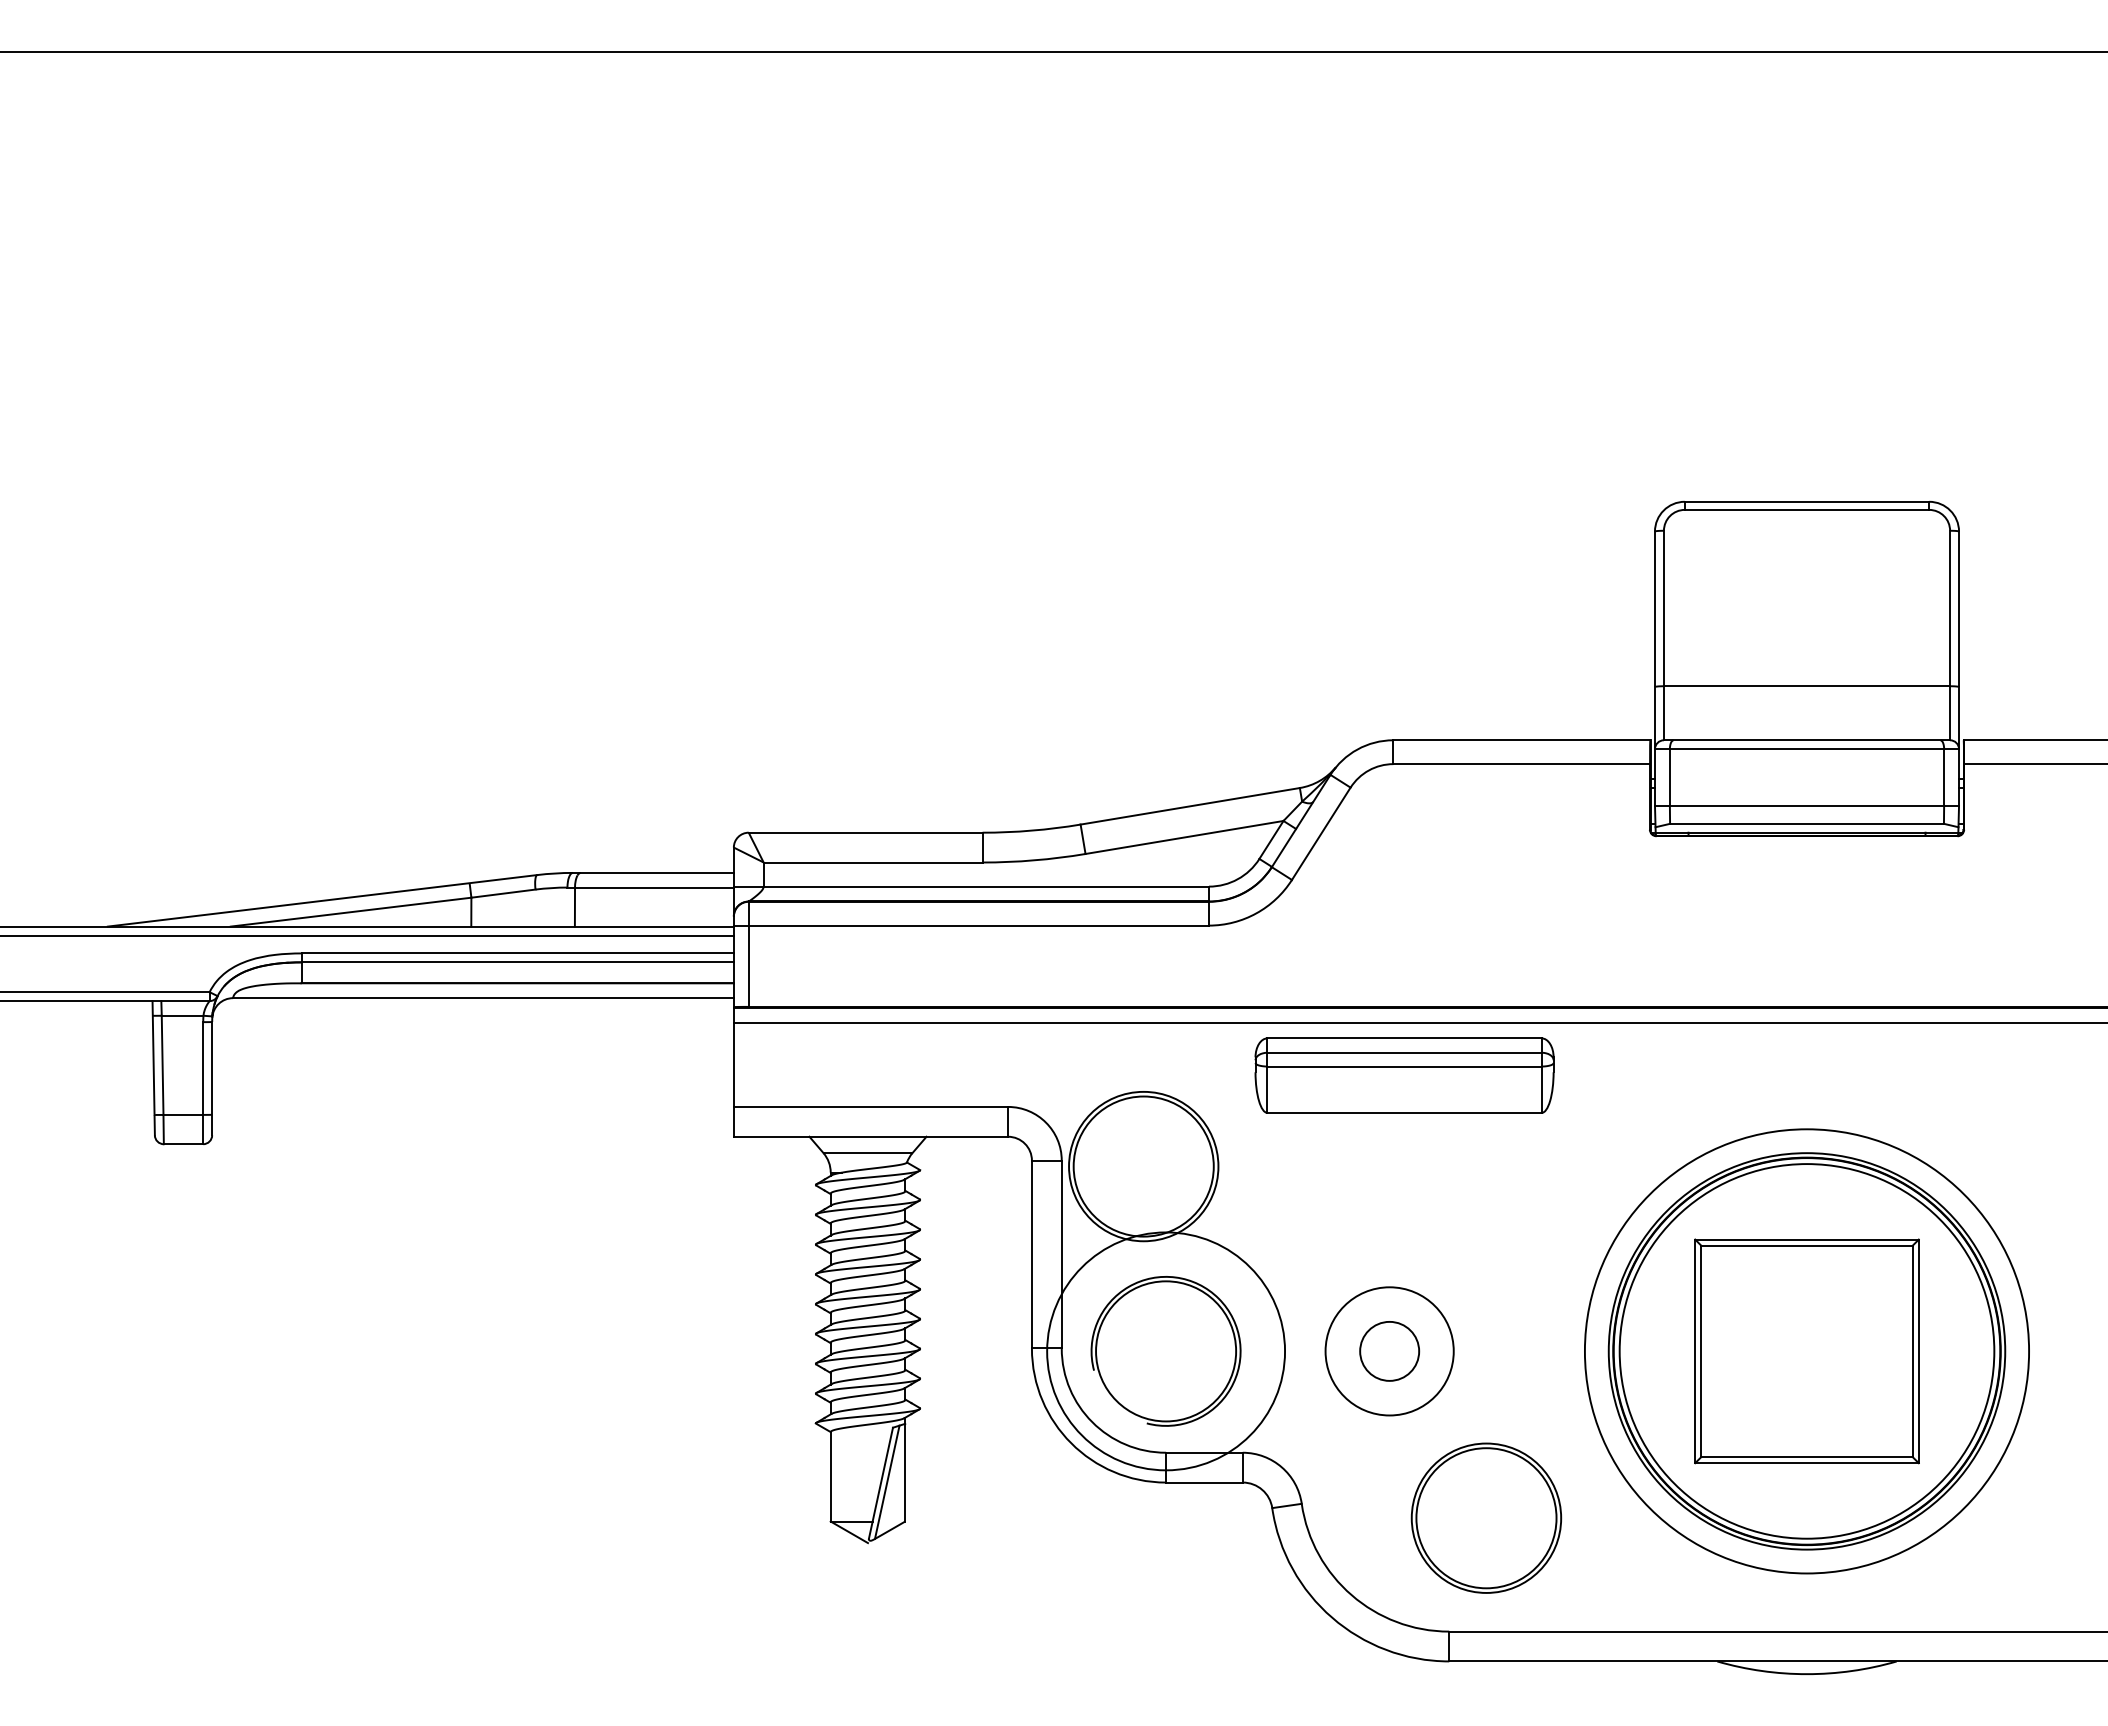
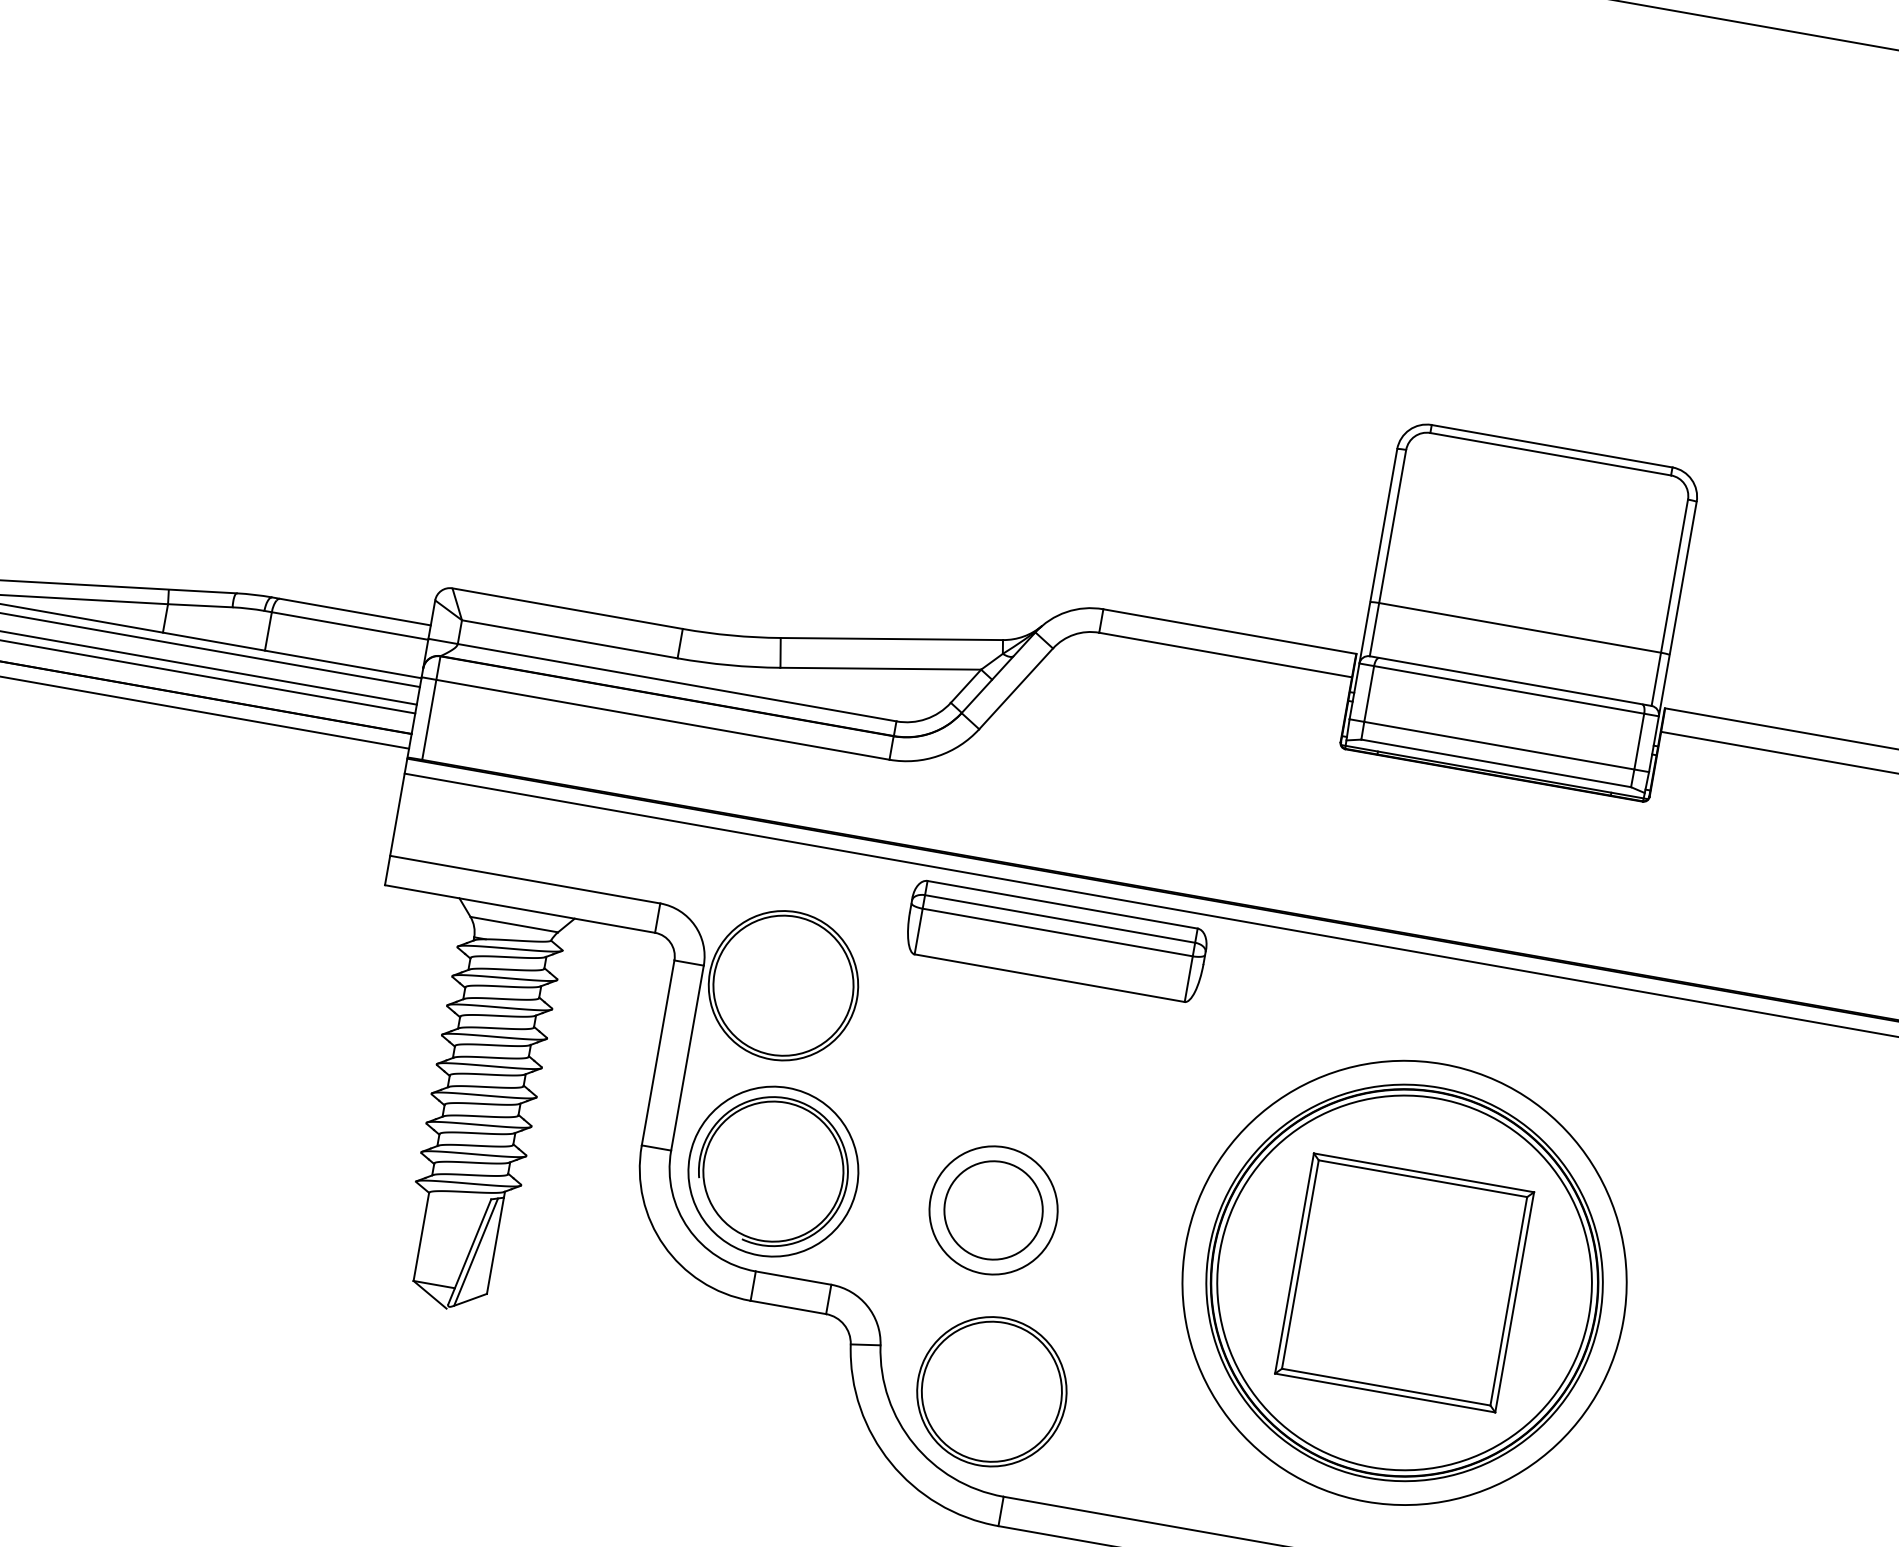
circle: (1166, 1351) -> (773, 1171), size x0.71
circle: (1389, 1351) -> (993, 1210), size x1.67
part: (1486, 1517) -> (992, 1391), moved

